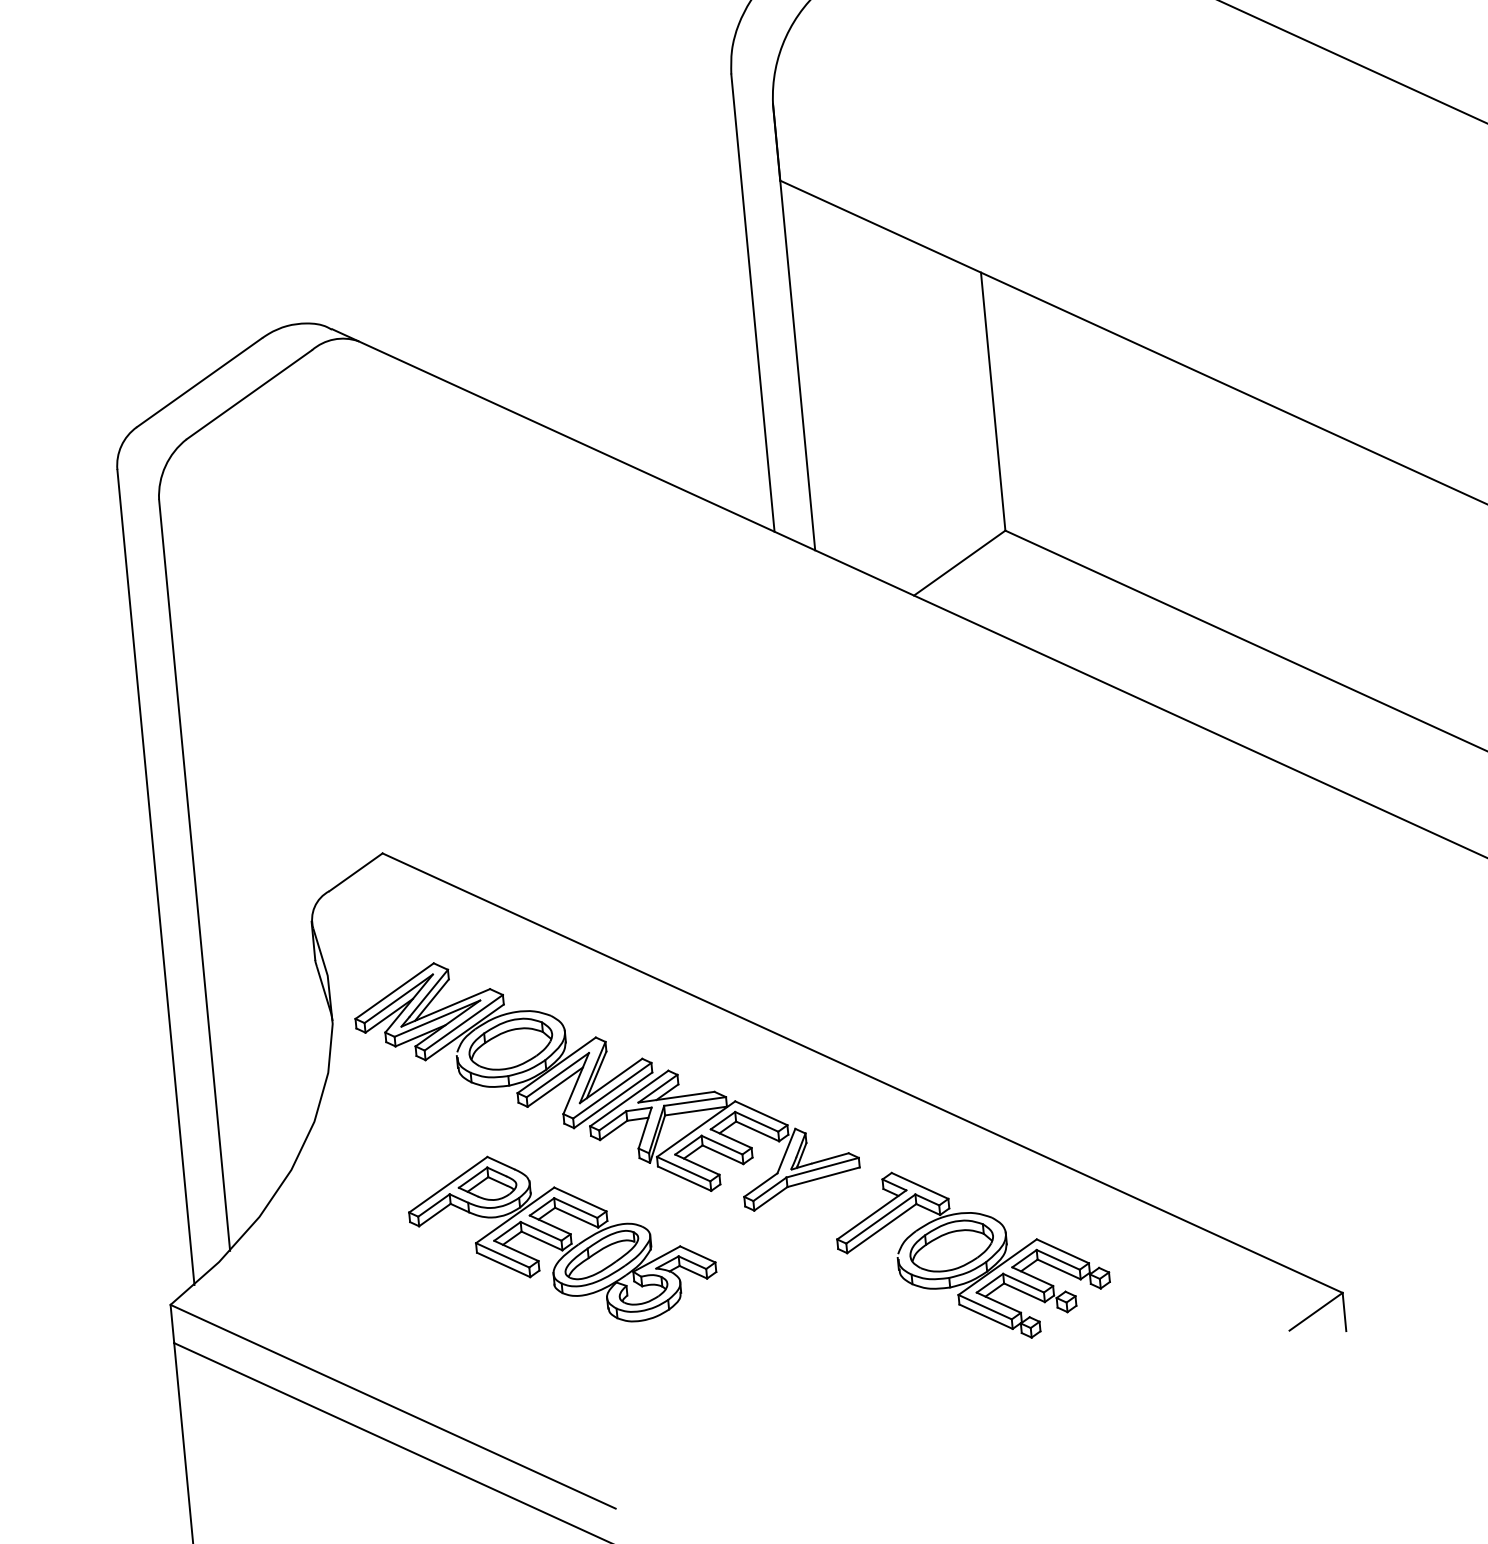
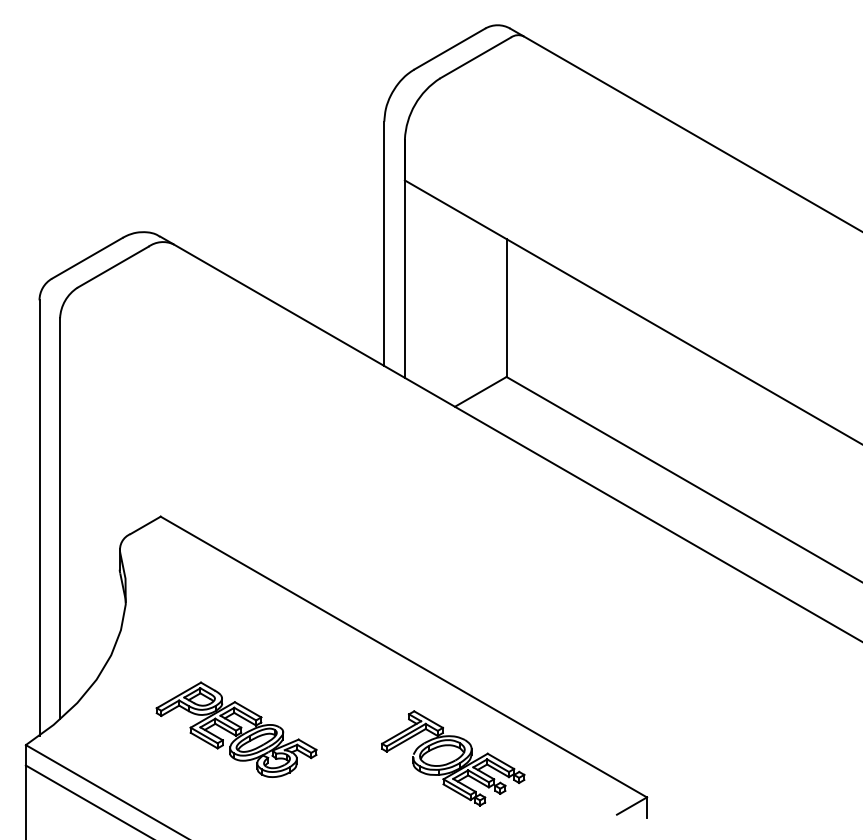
part: (606, 1085) -> (267, 650), removed

